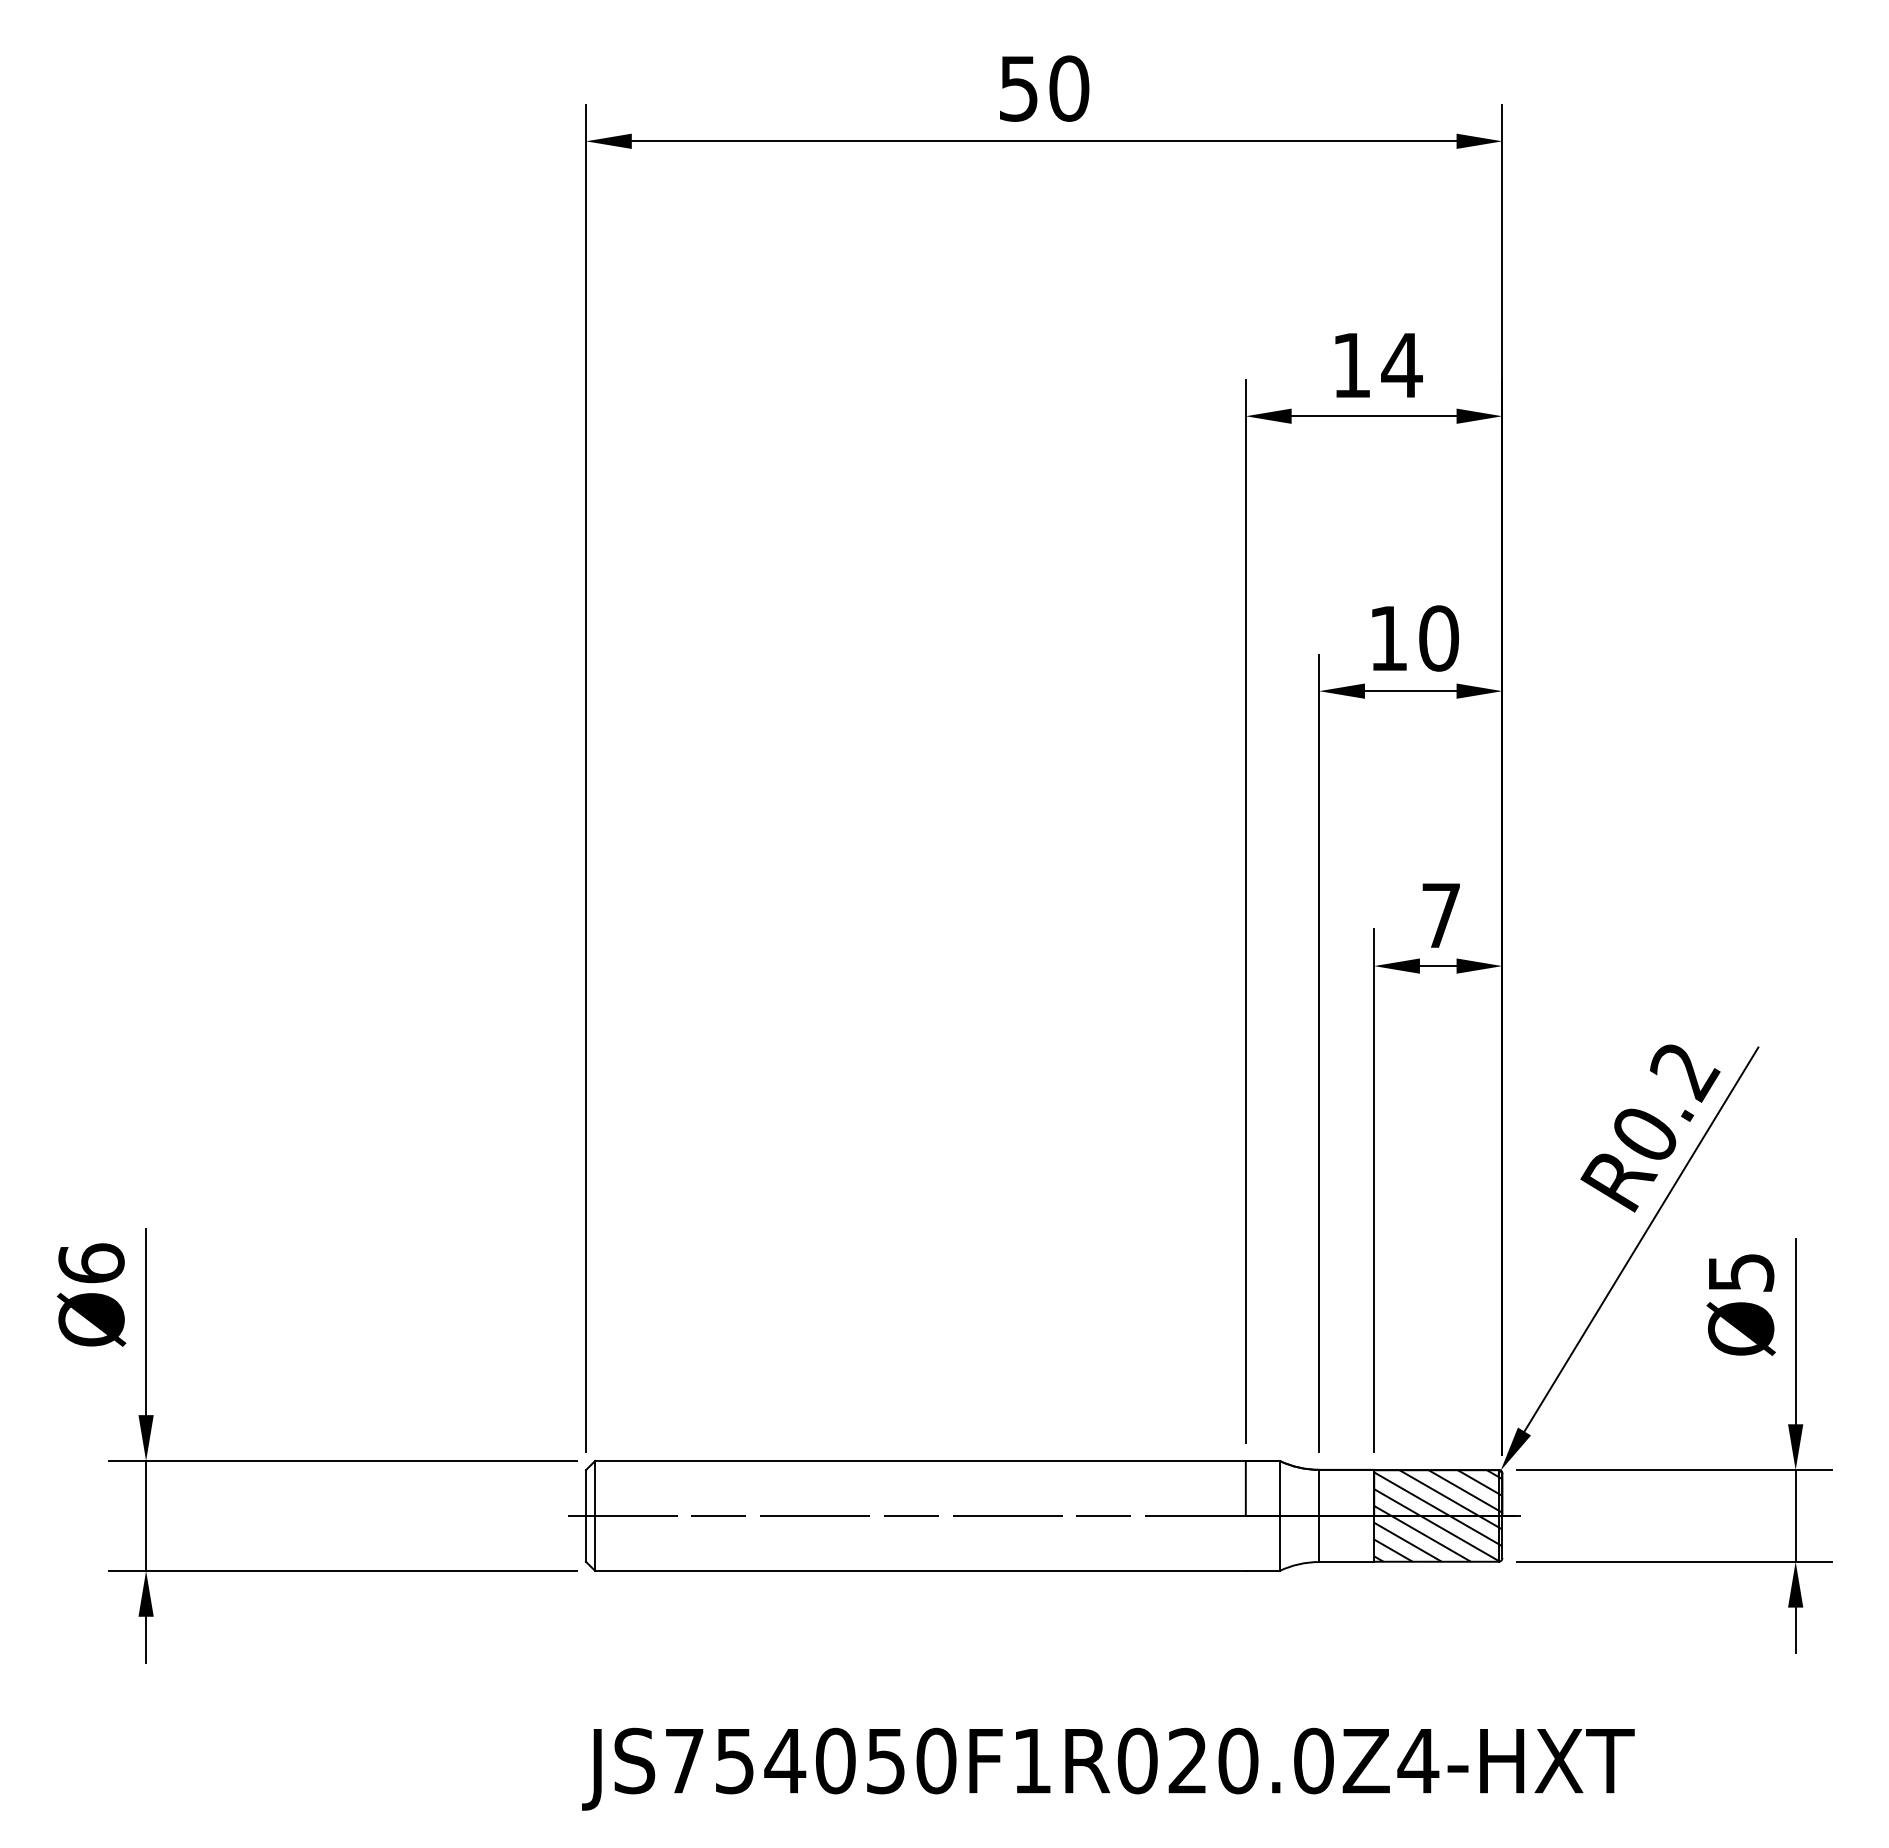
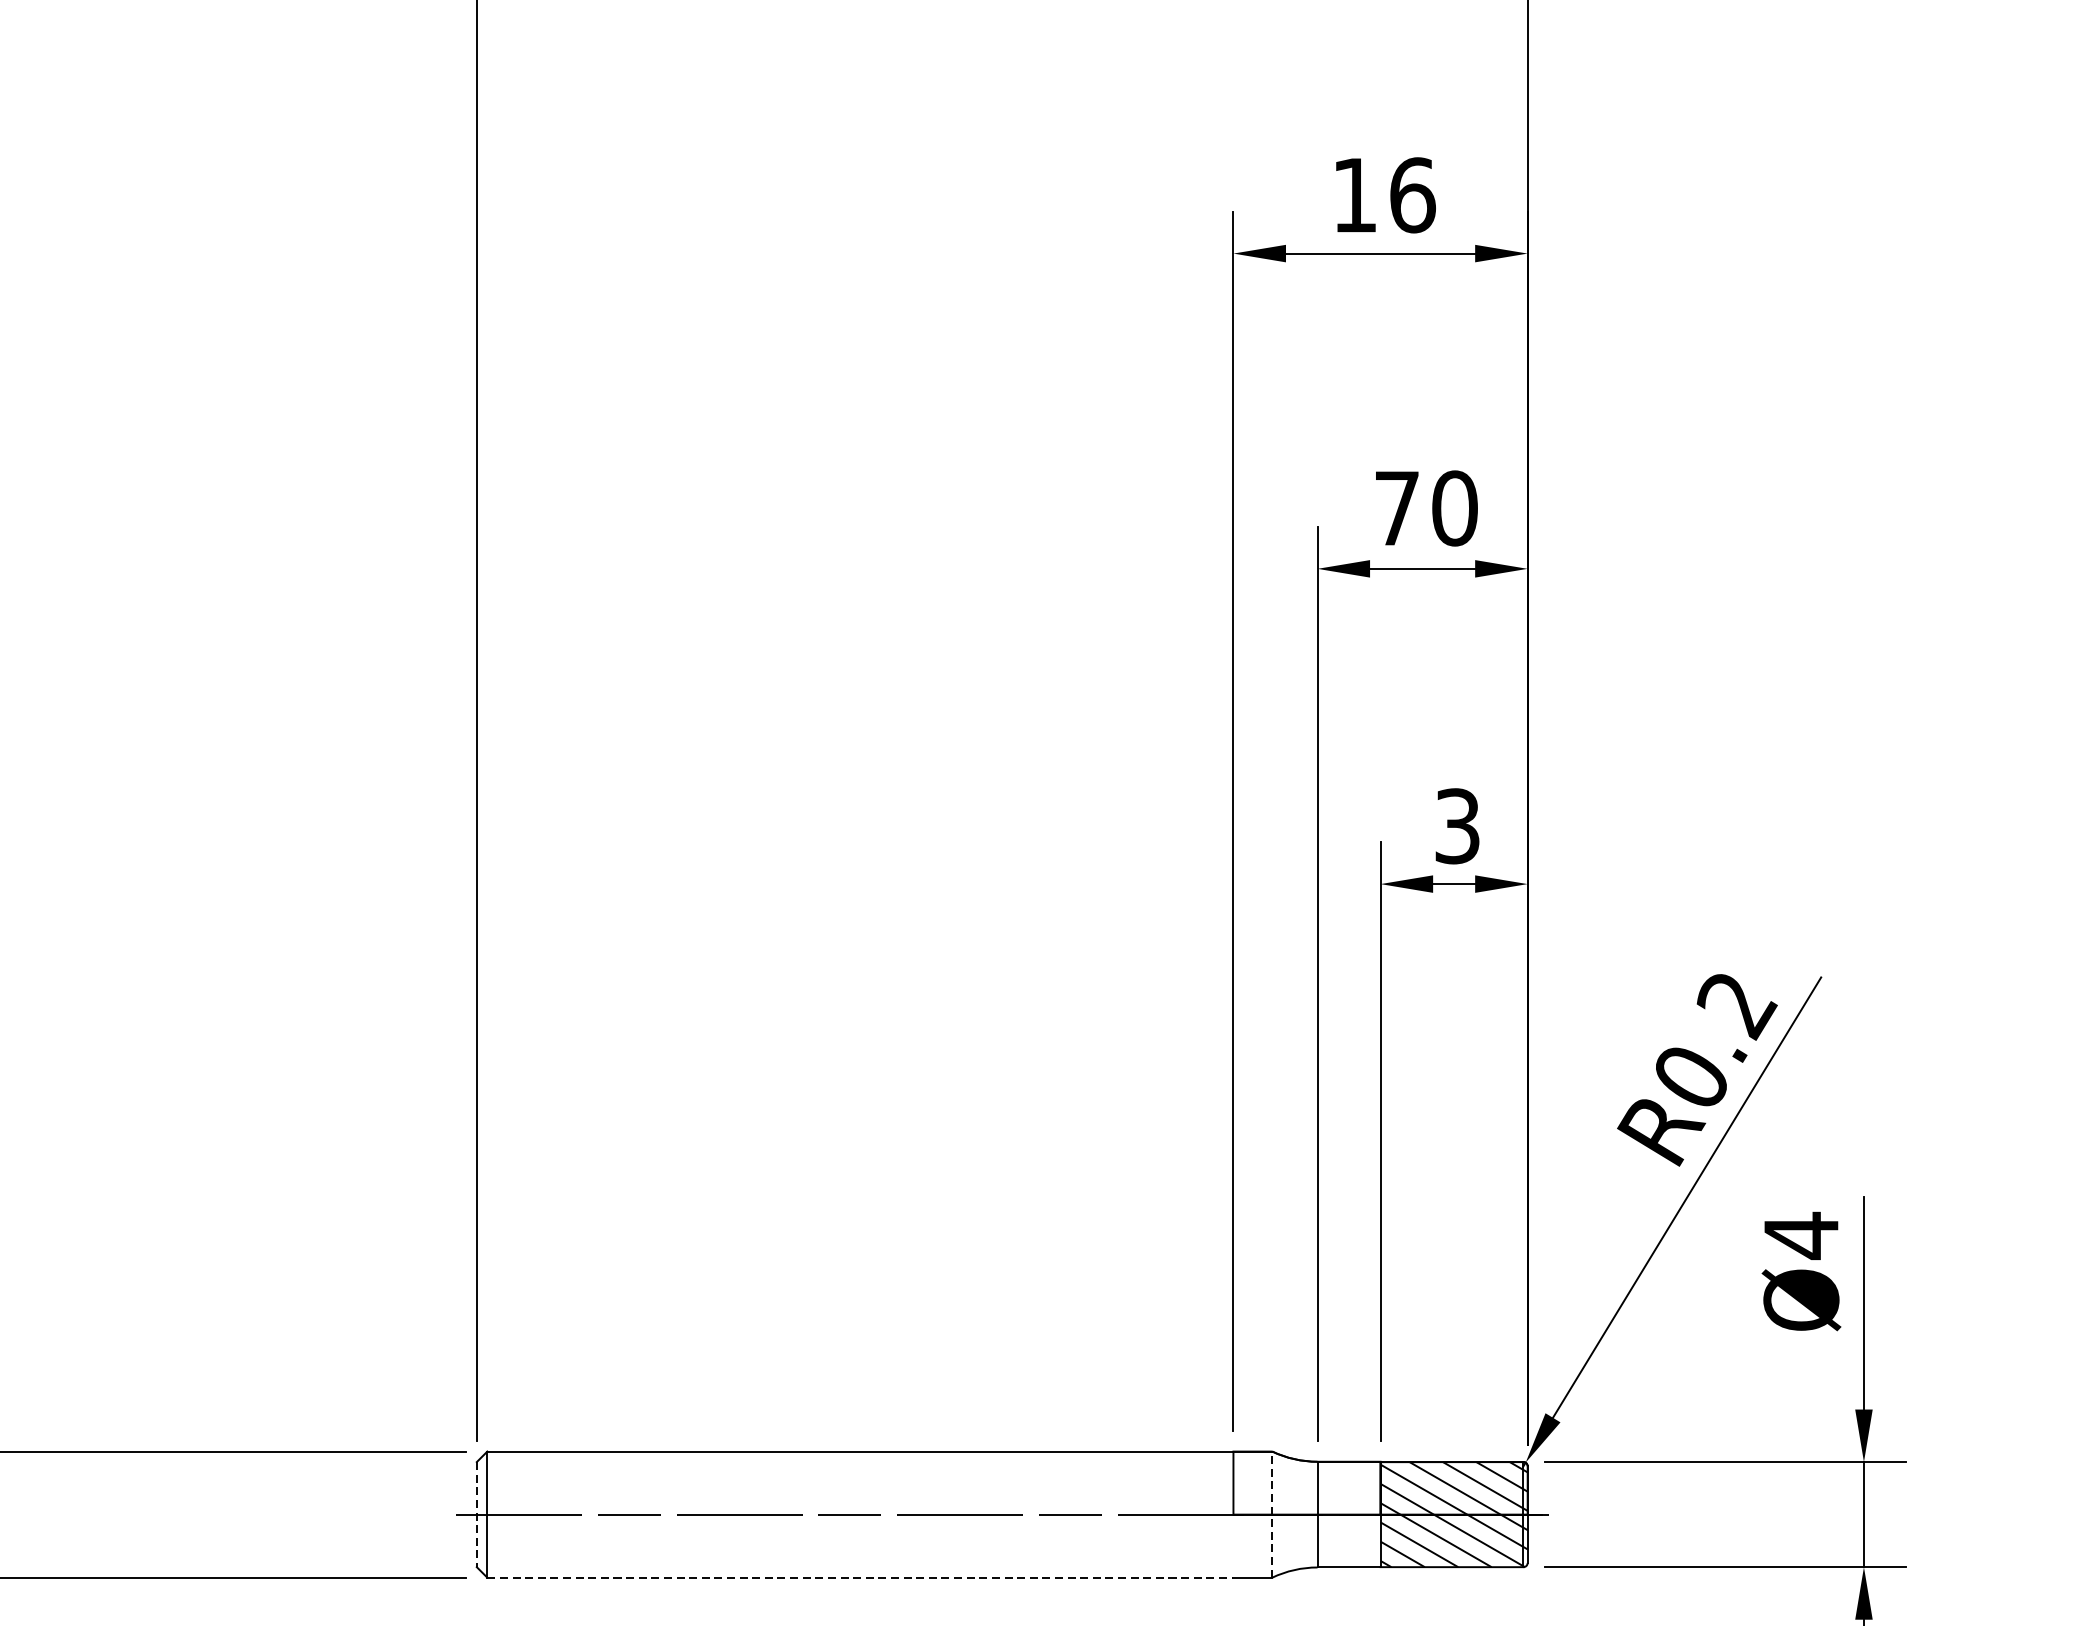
text: (1401, 365) -> (1411, 195), 14 -> 16
text: (1388, 638) -> (1397, 508), 10 -> 70
text: (1441, 915) -> (1457, 826), 7 -> 3
text: (1741, 1272) -> (1801, 1235), Ø5 -> Ø4
line: (586, 1515) -> (477, 1514), solid -> dashed
line: (1279, 1515) -> (1272, 1514), solid -> dashed
line: (920, 1570) -> (860, 1577), solid -> dashed

